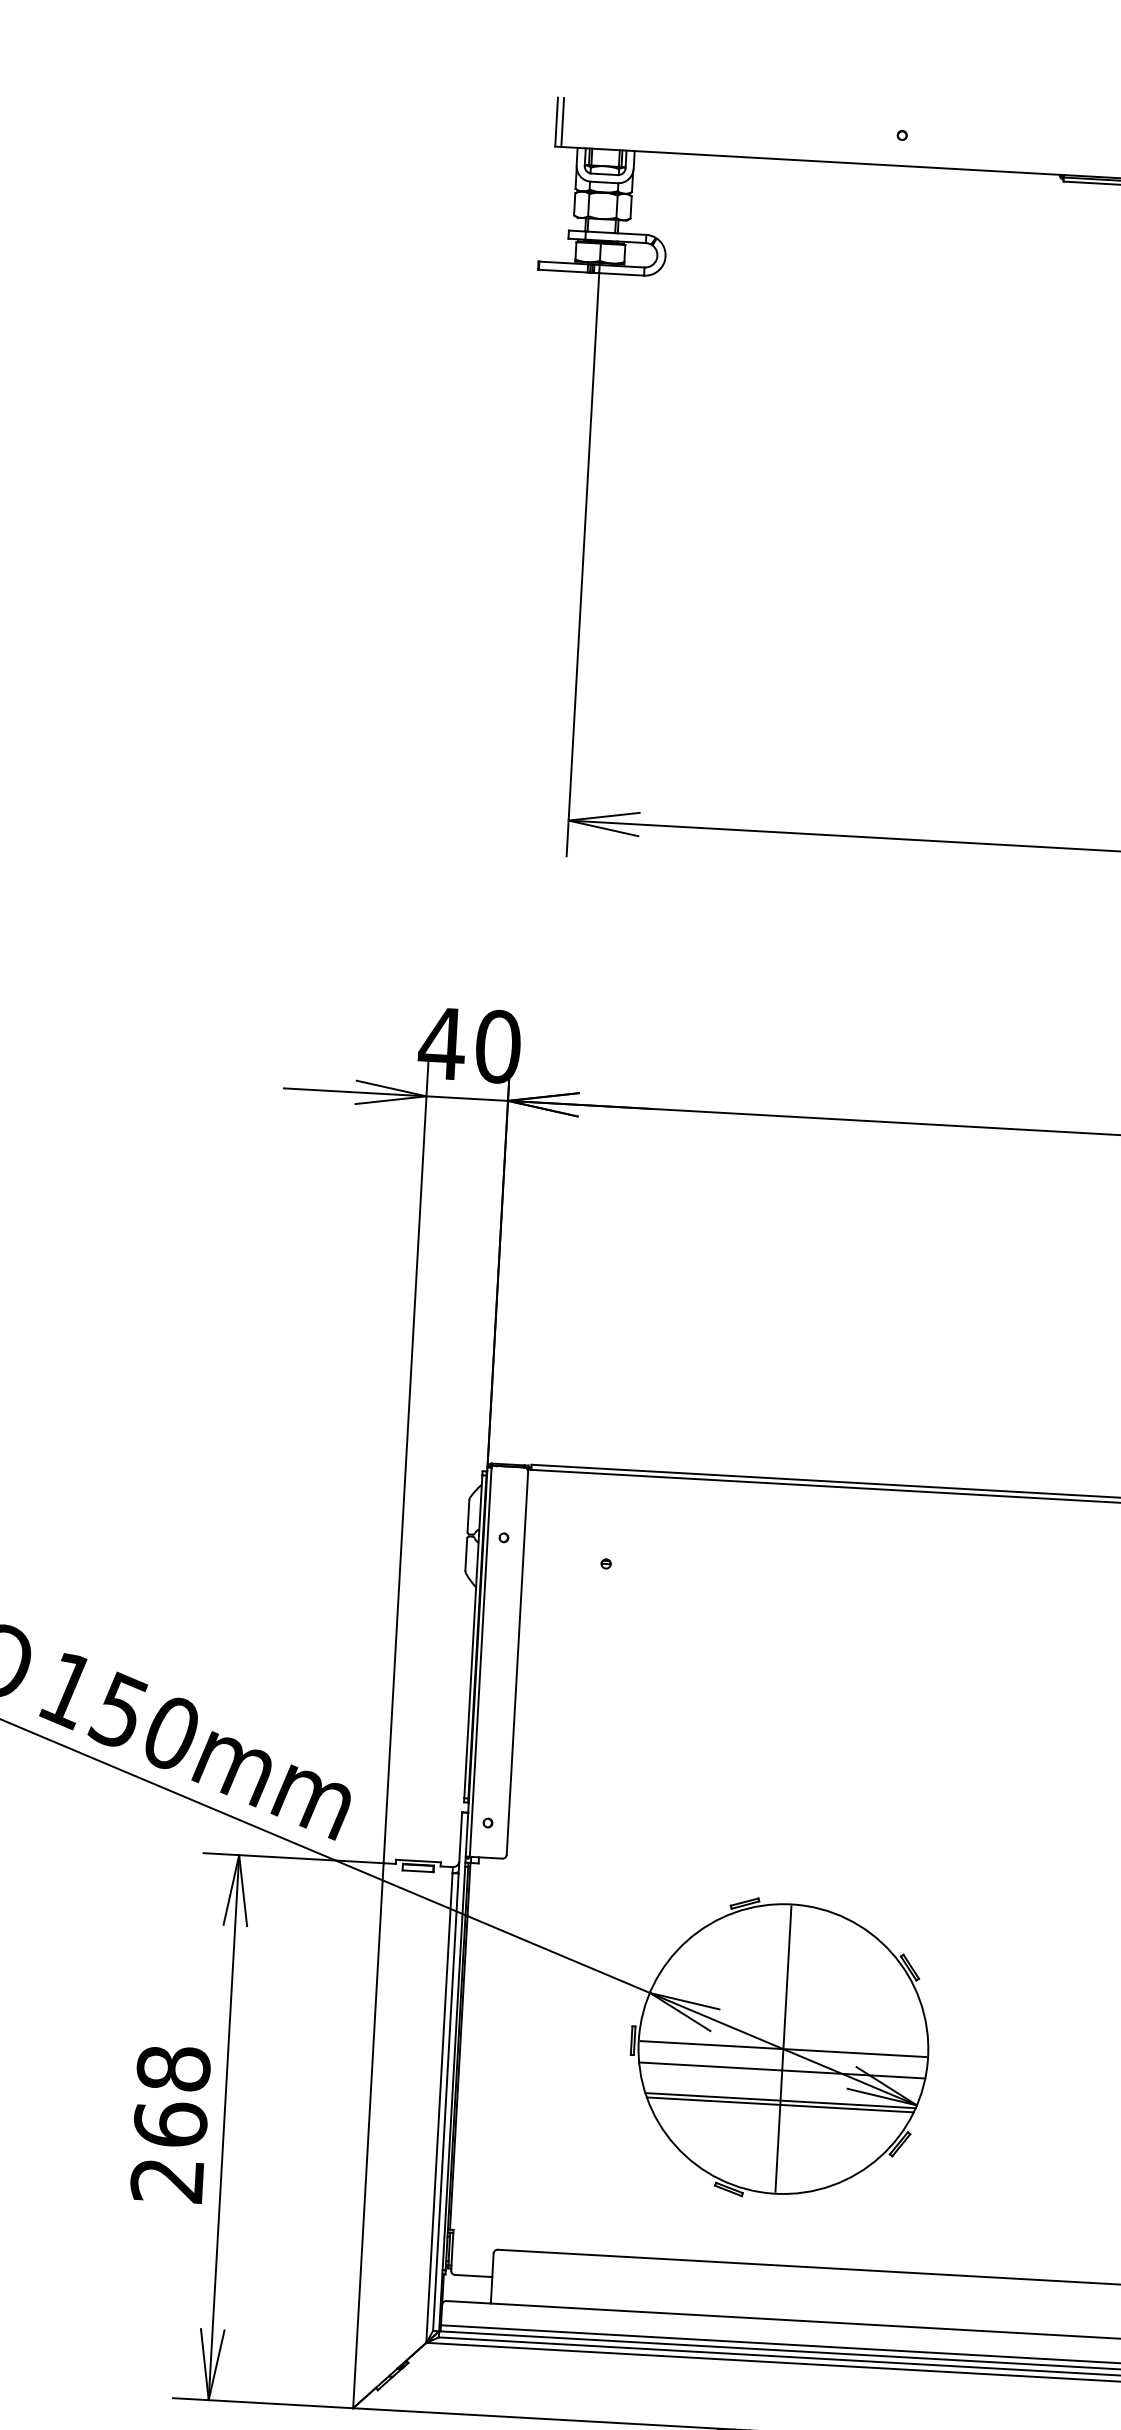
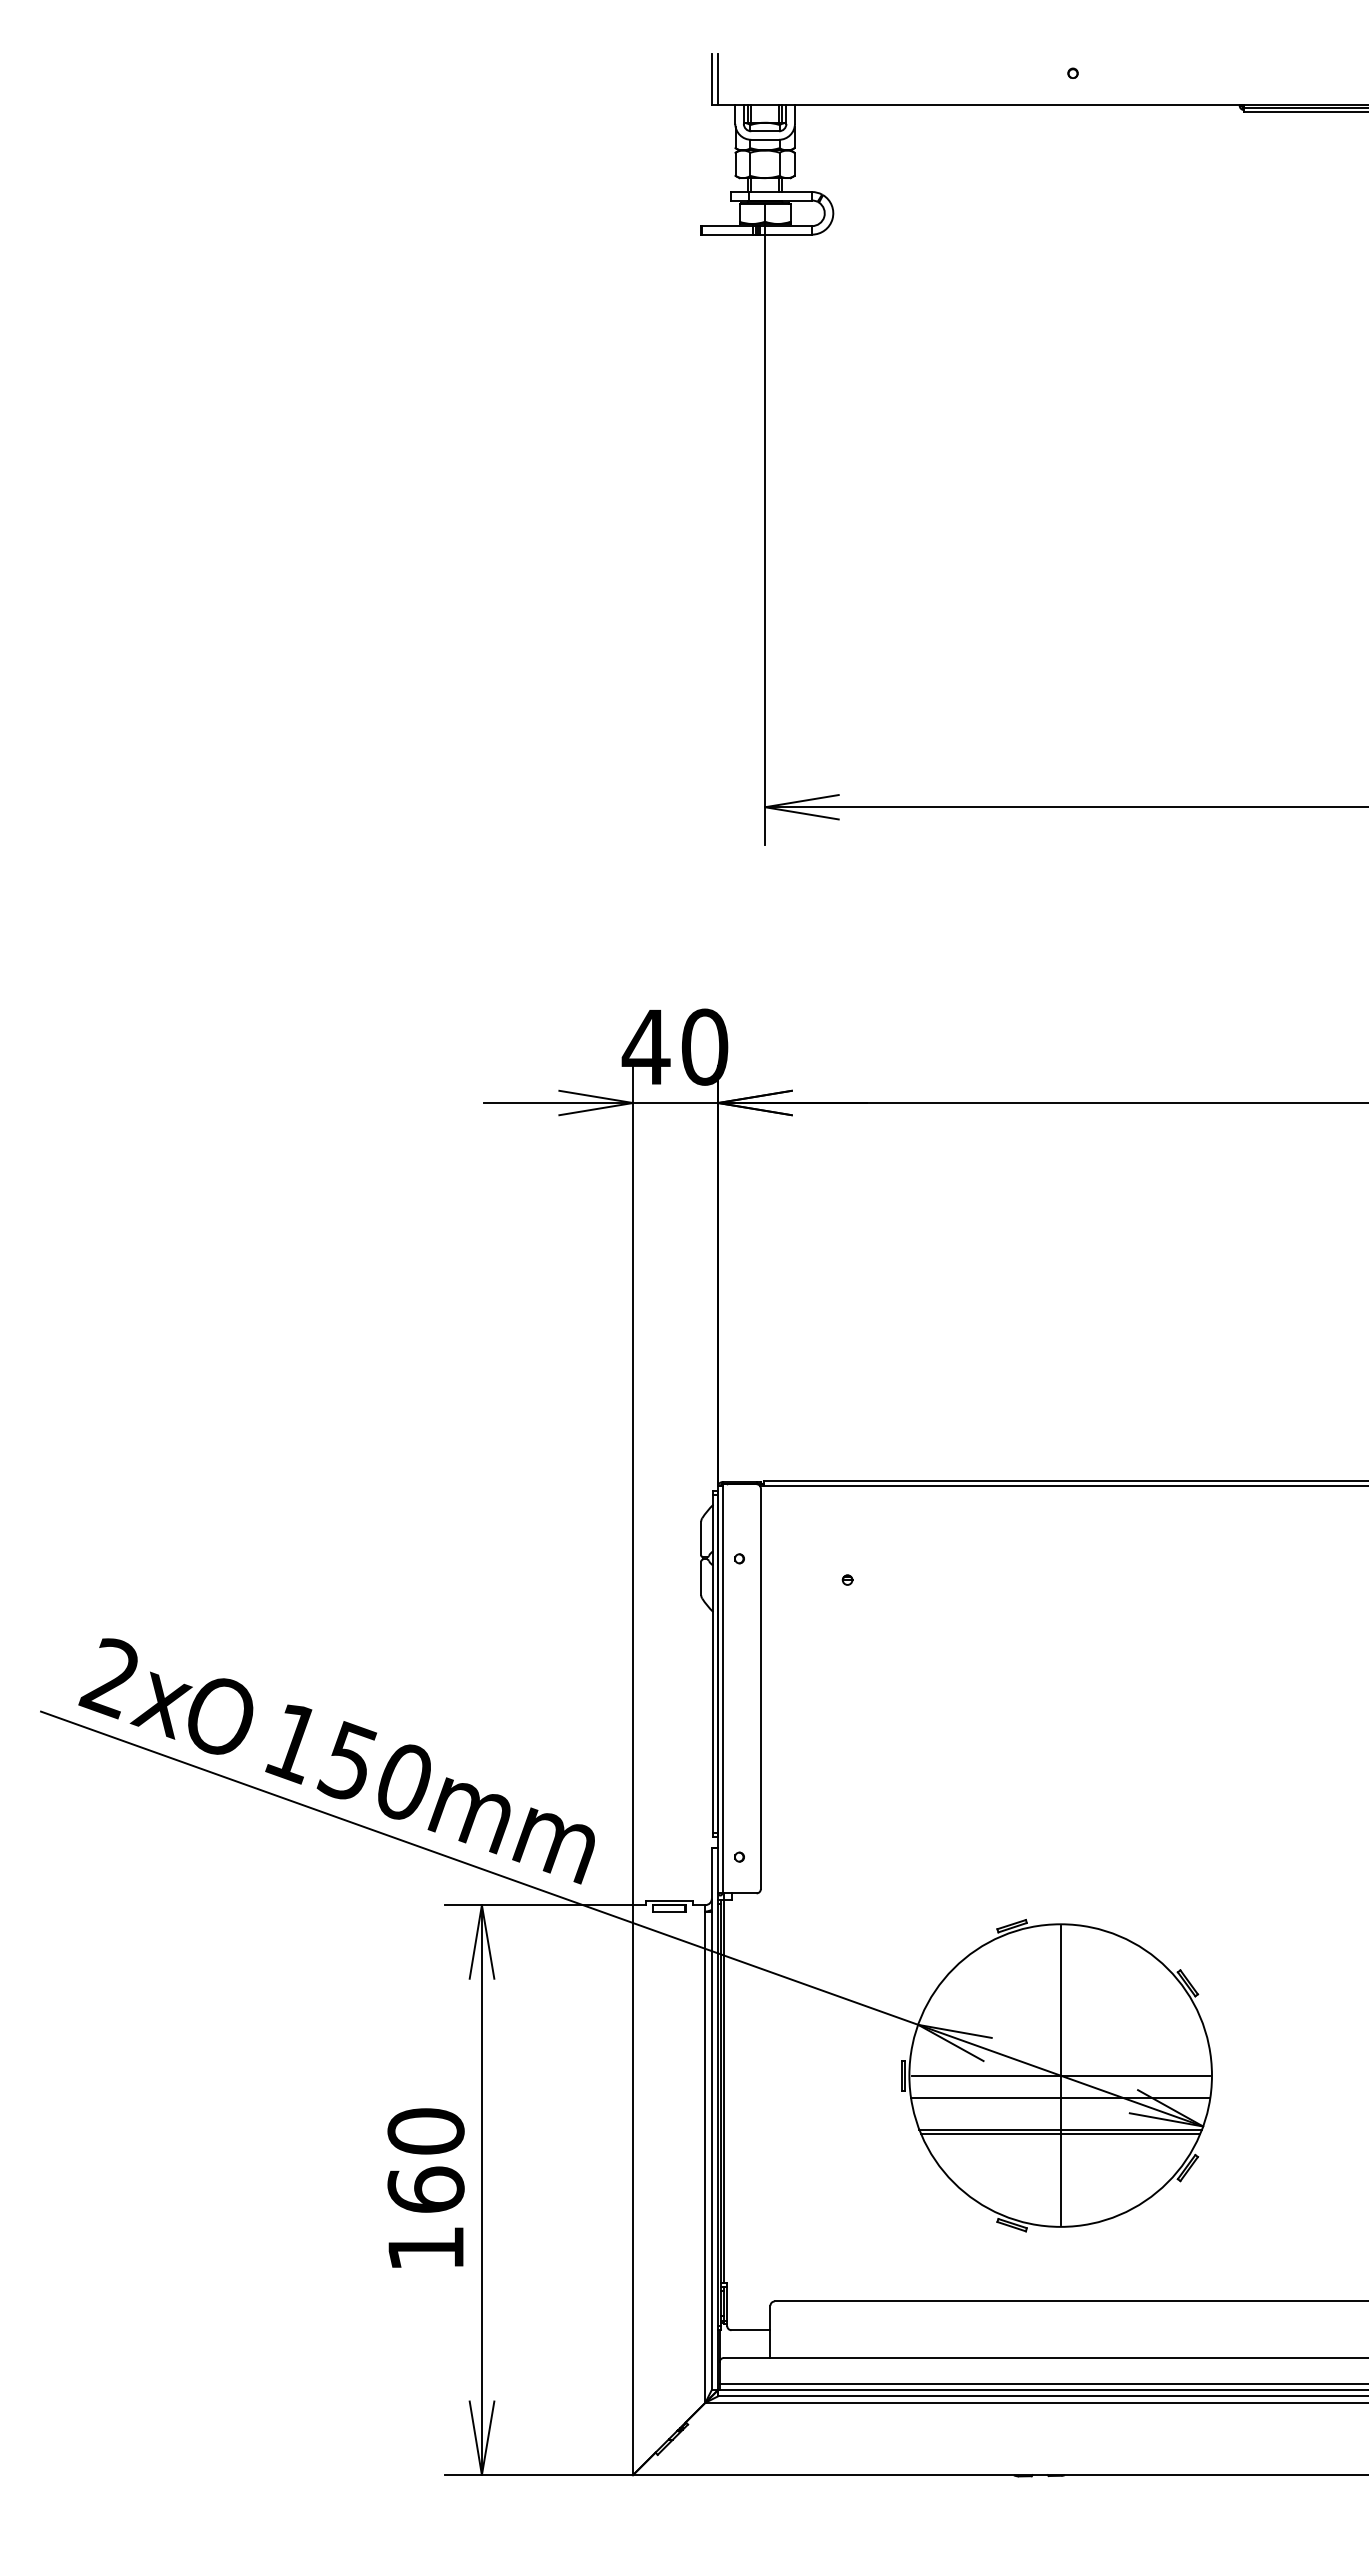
text: (170, 2124) -> (425, 2189), 268 -> 160

